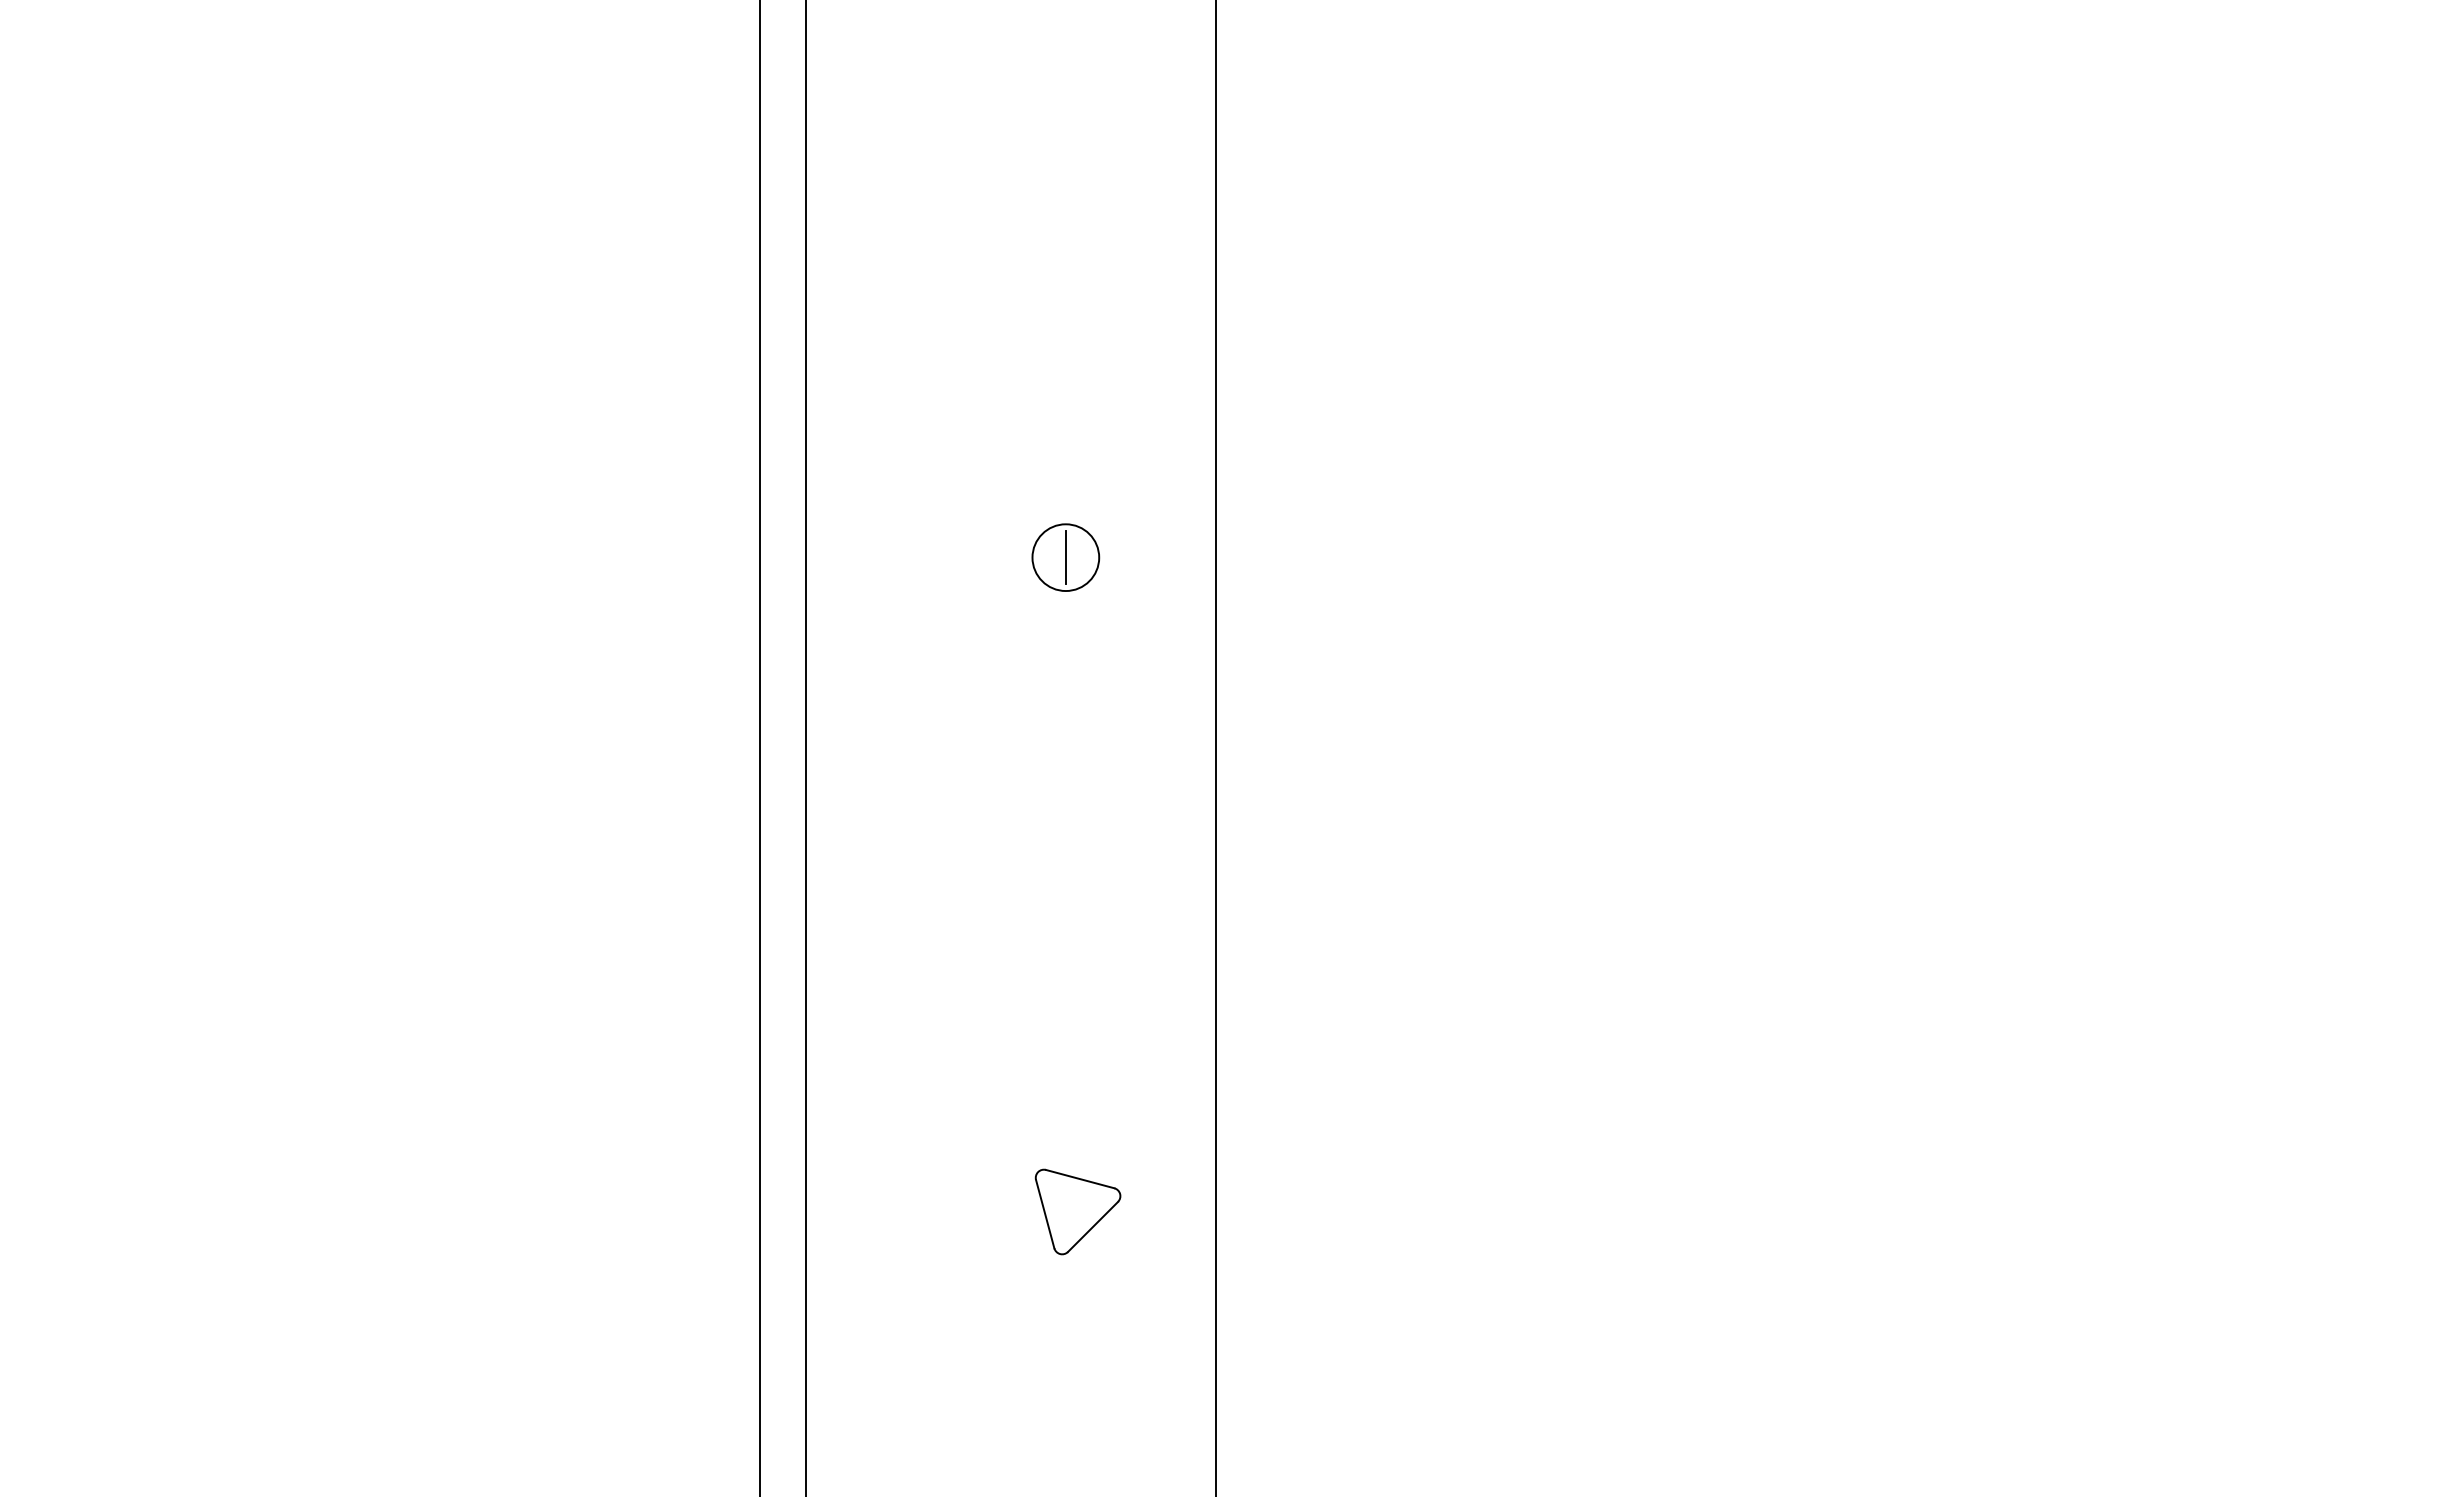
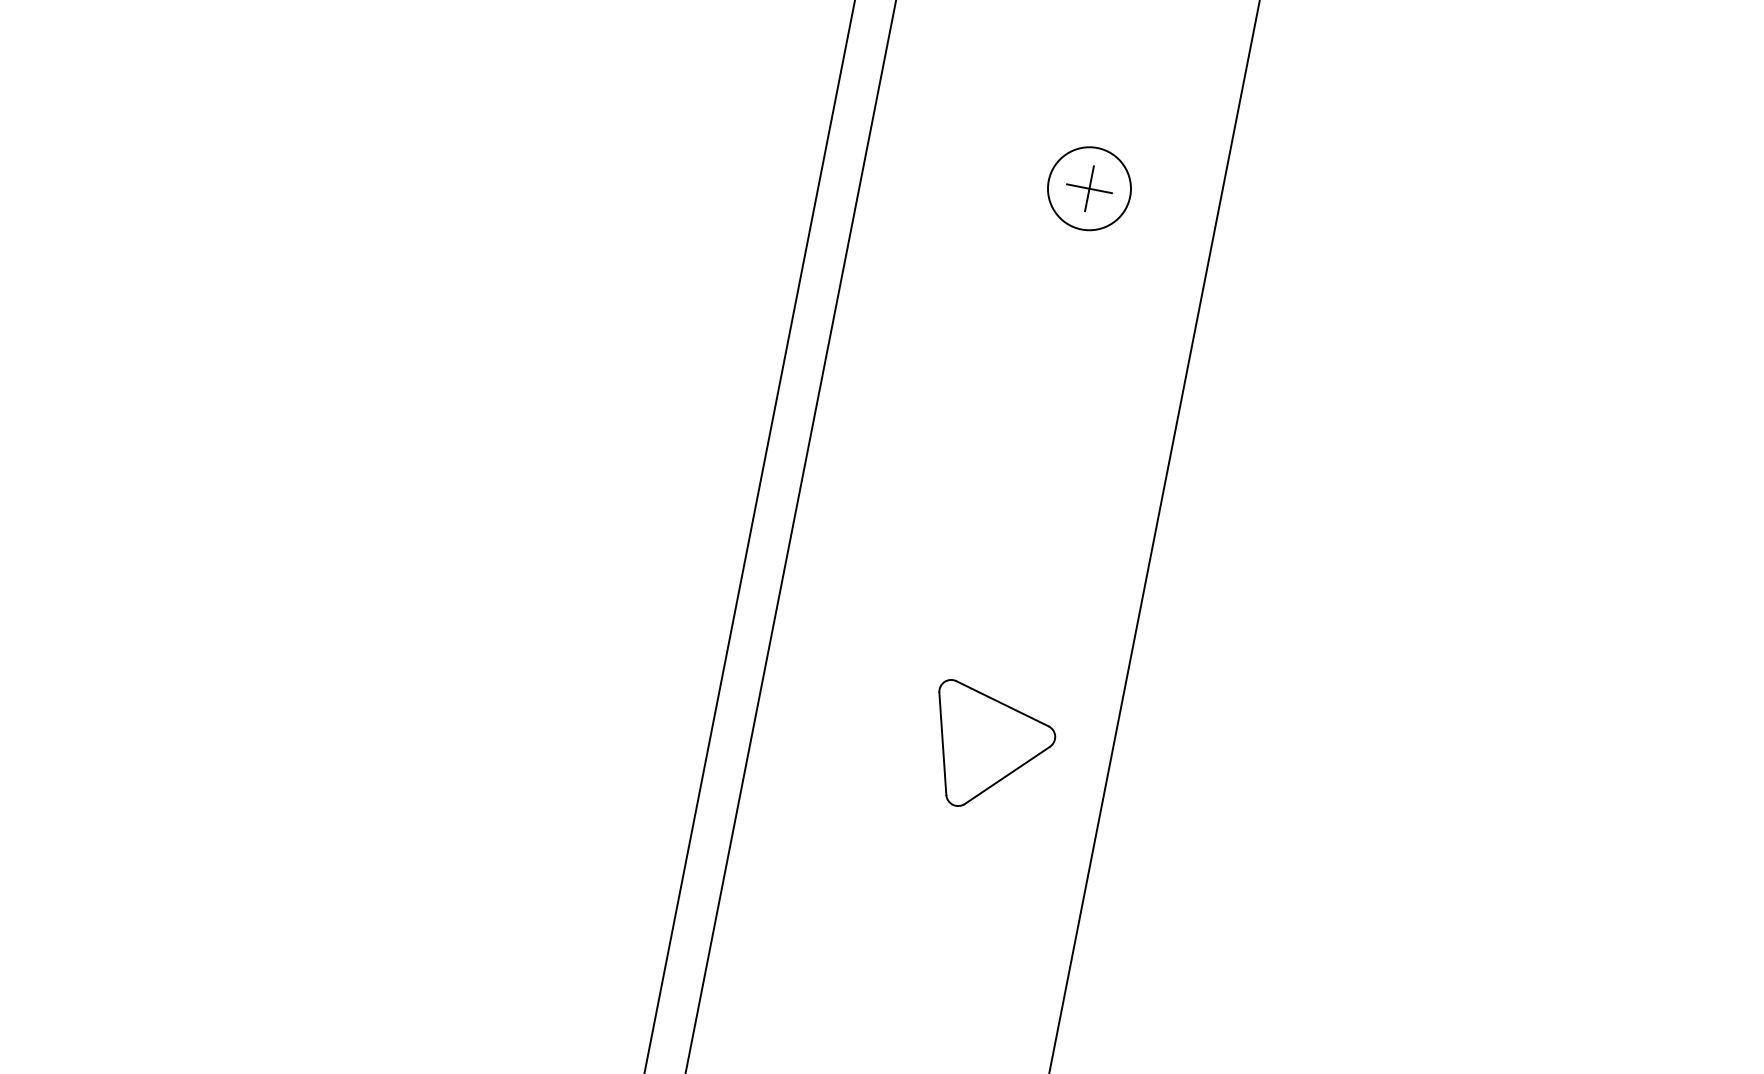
circle: (1065, 557) -> (1089, 188), size x1.43
line: (1065, 557) -> (1089, 188), added
part: (1077, 1211) -> (989, 749), size x1.67

